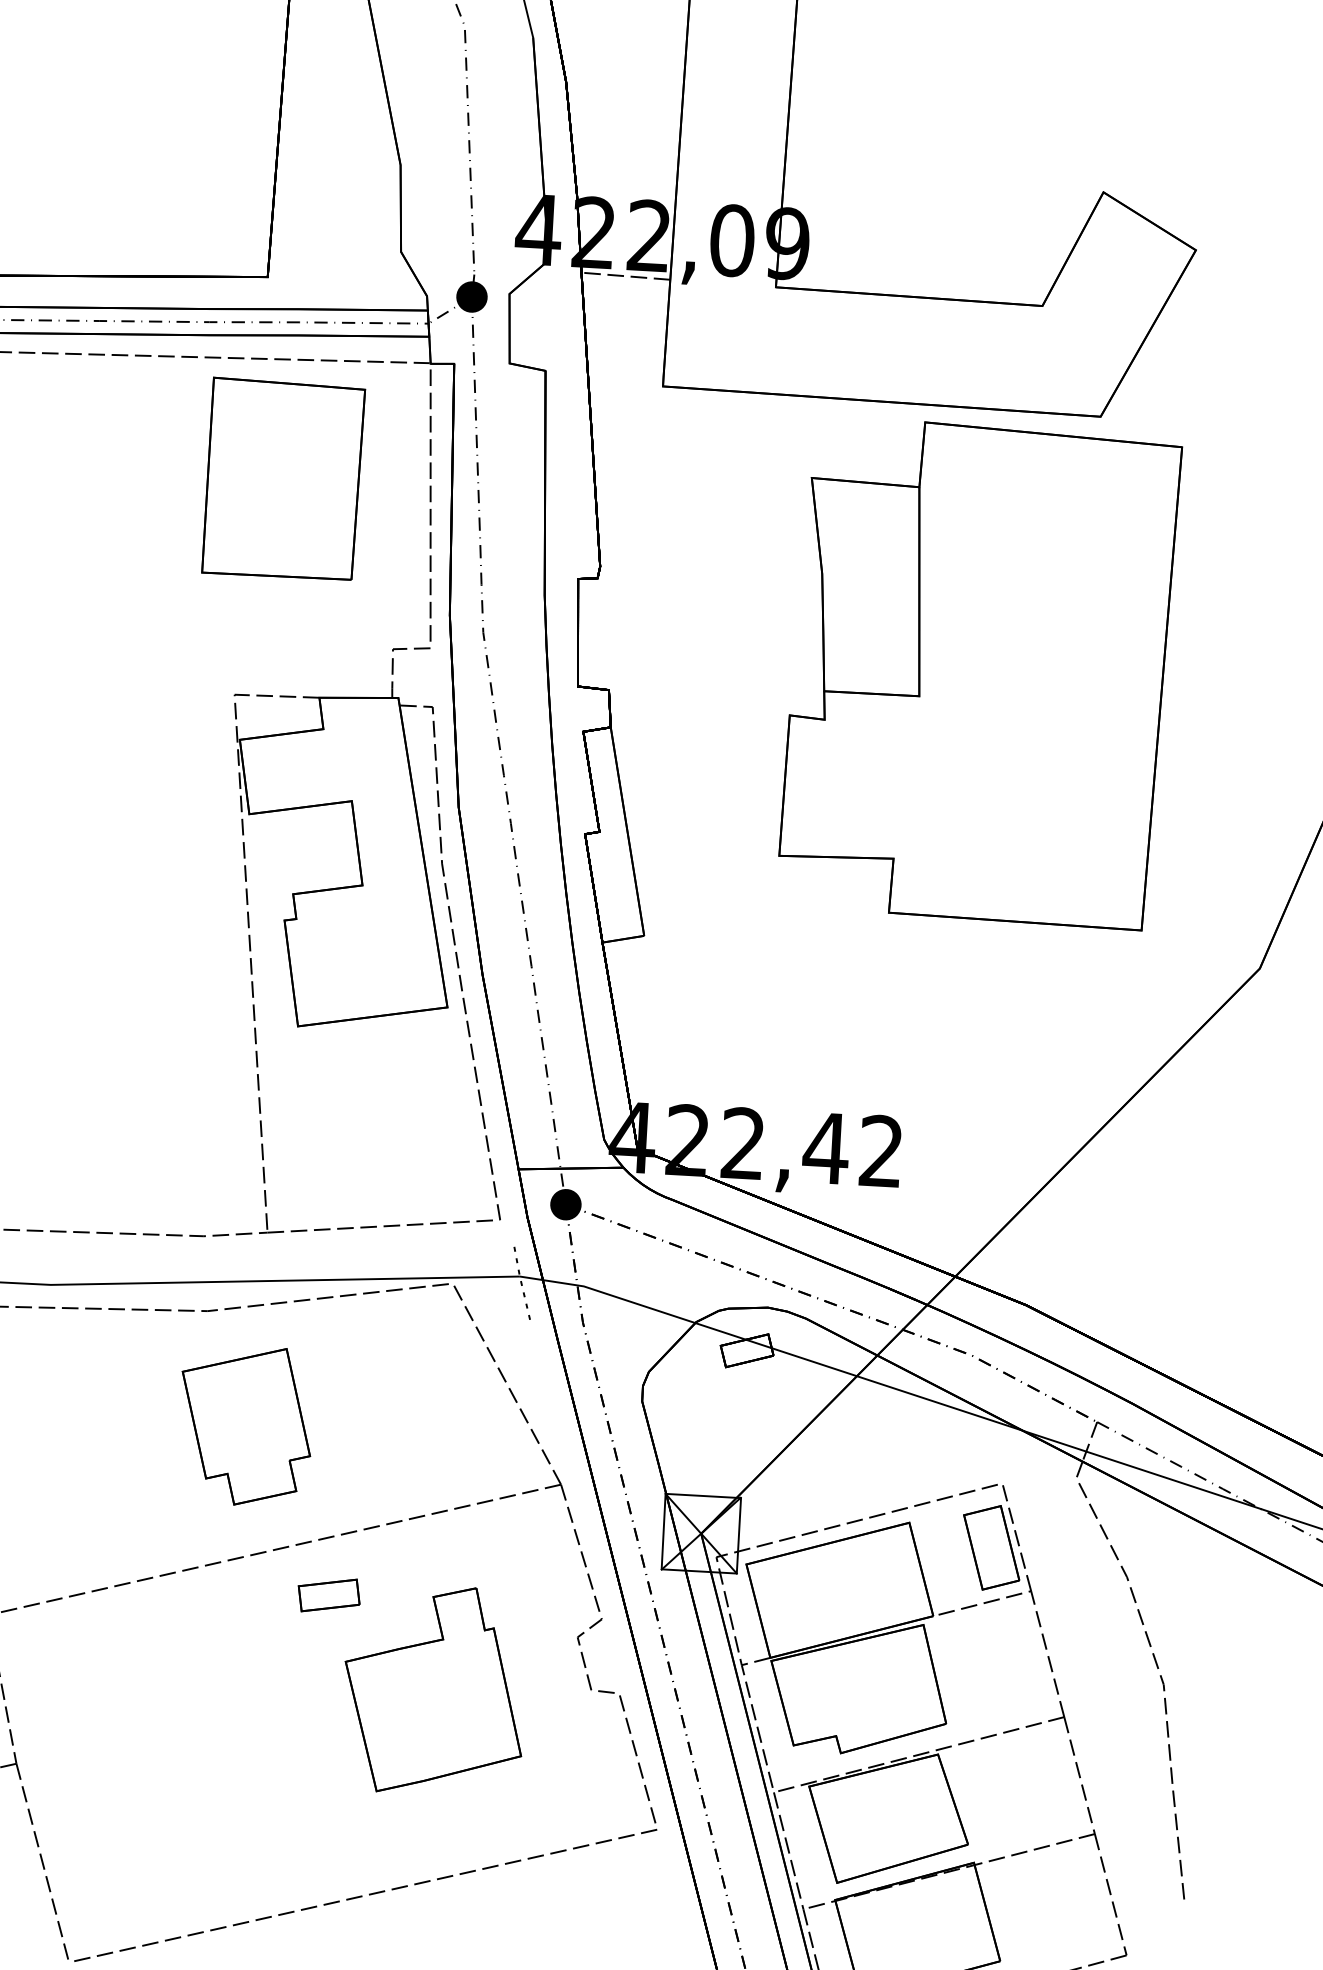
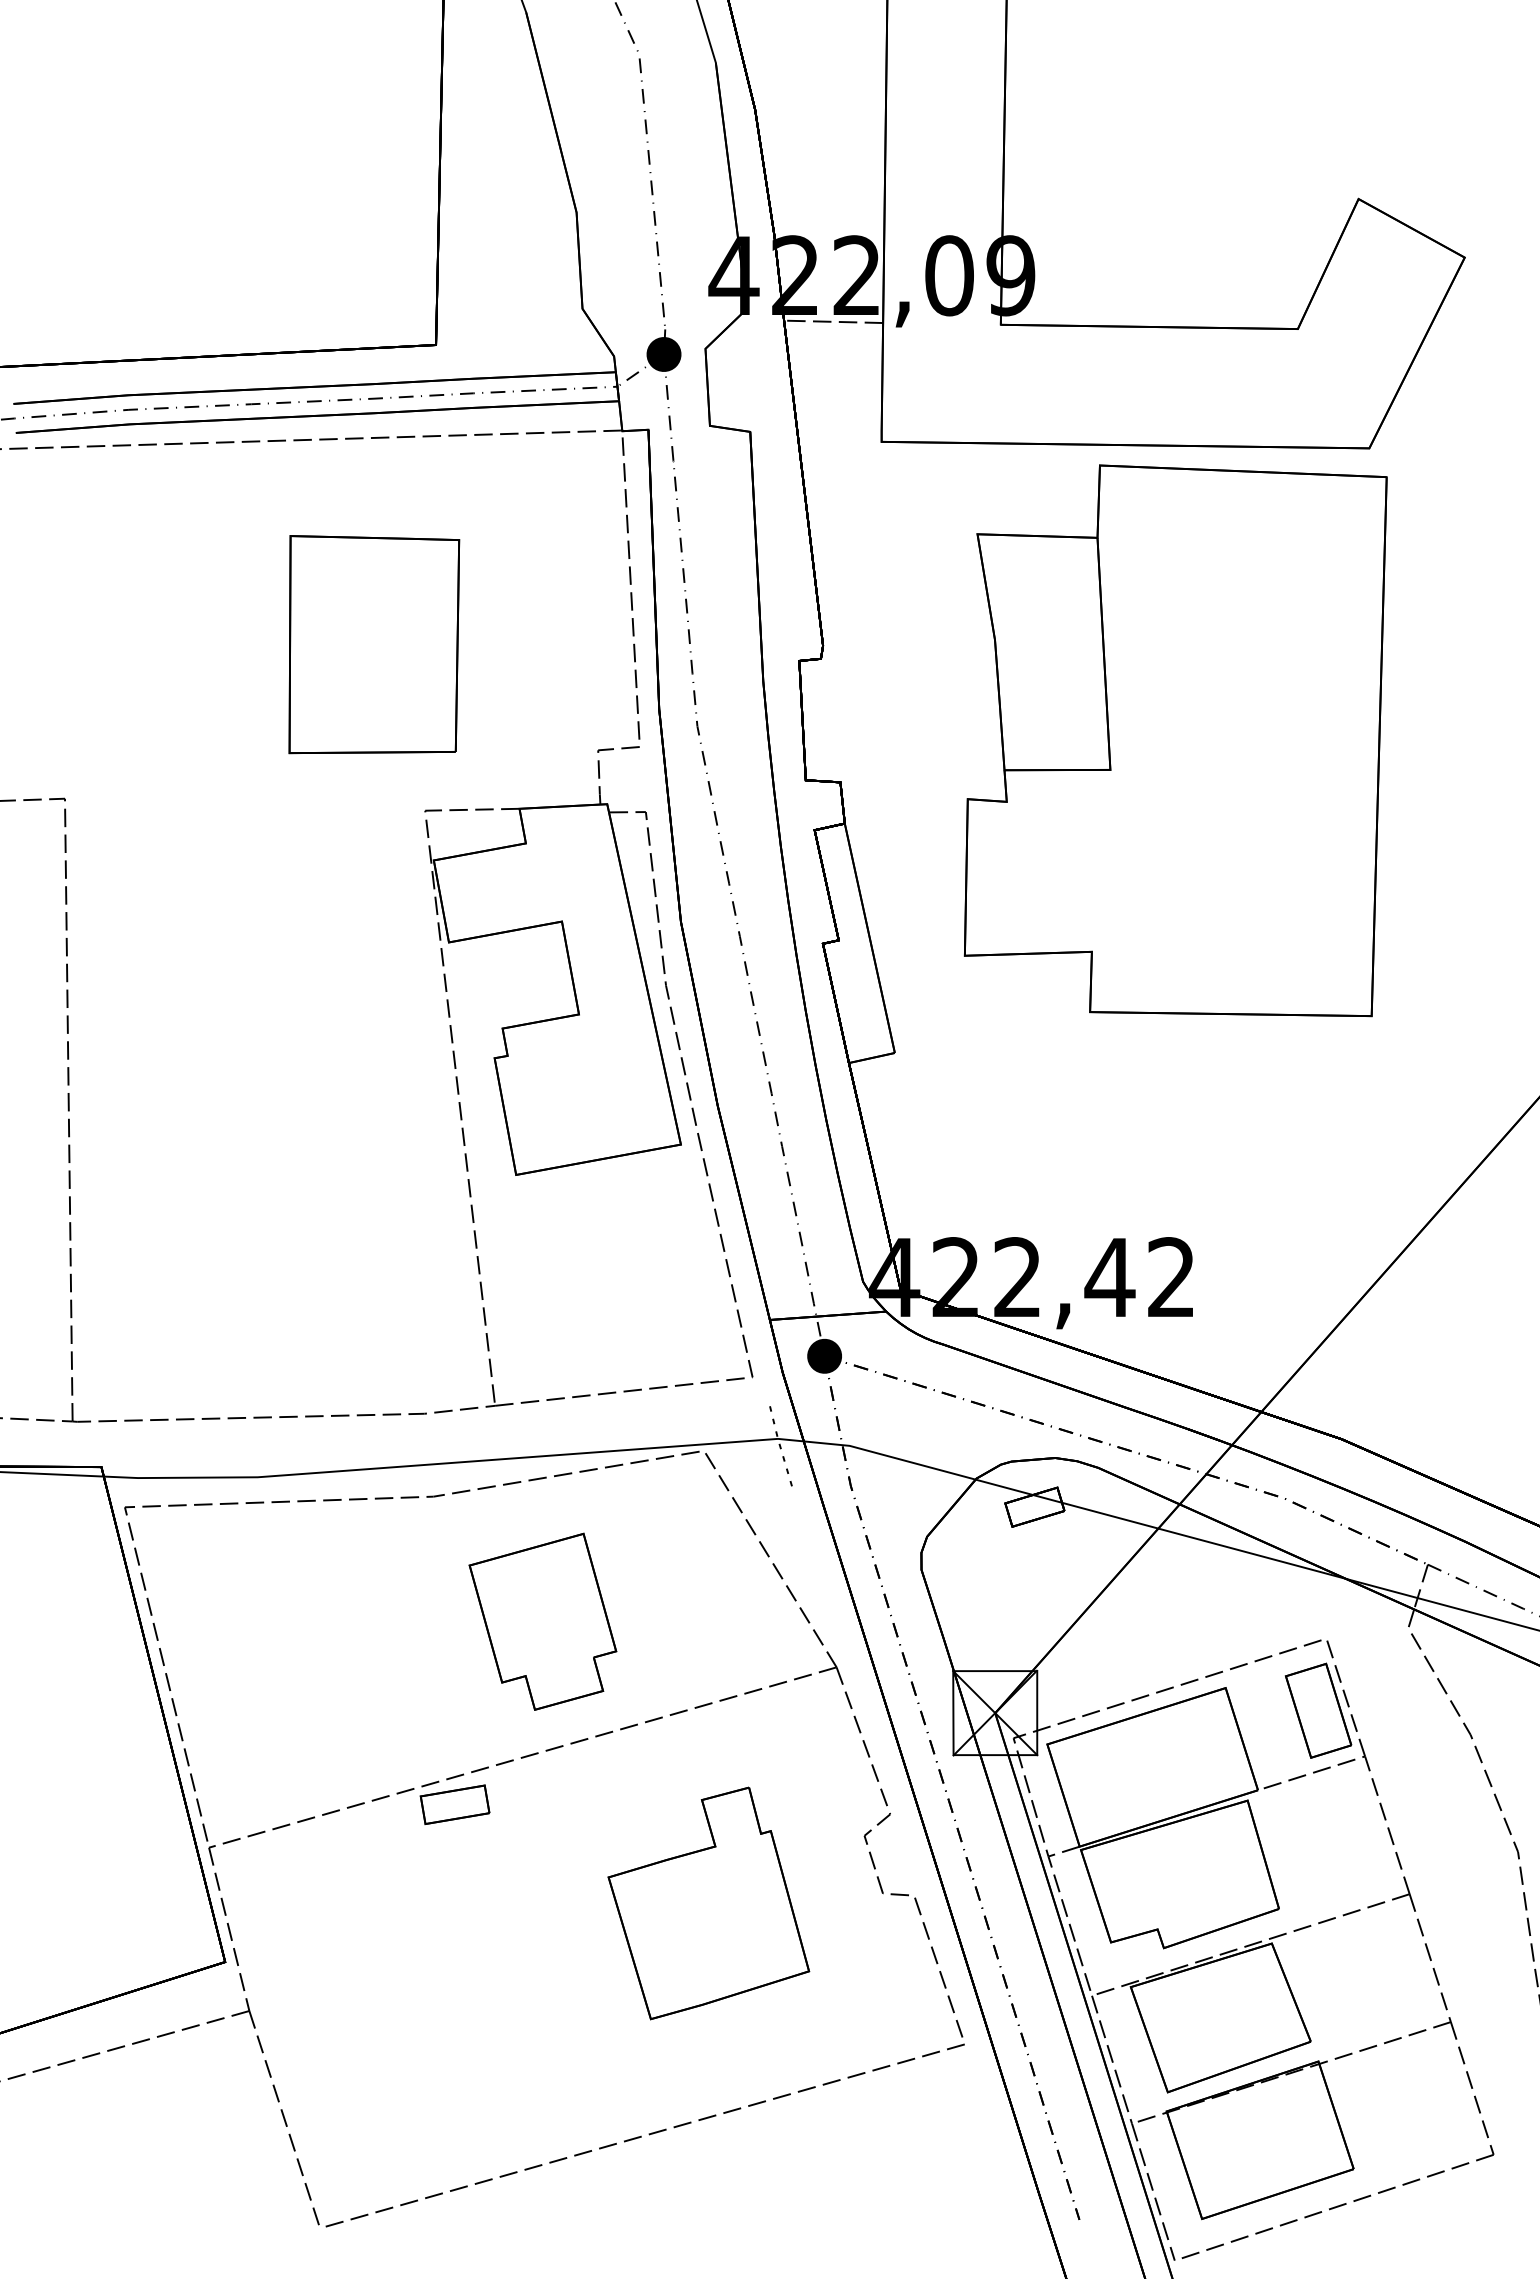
part: (283, 479) -> (374, 644), moved
part: (979, 673) -> (1175, 740), moved
part: (245, 1425) -> (542, 1621), moved
part: (328, 1595) -> (454, 1804), moved

